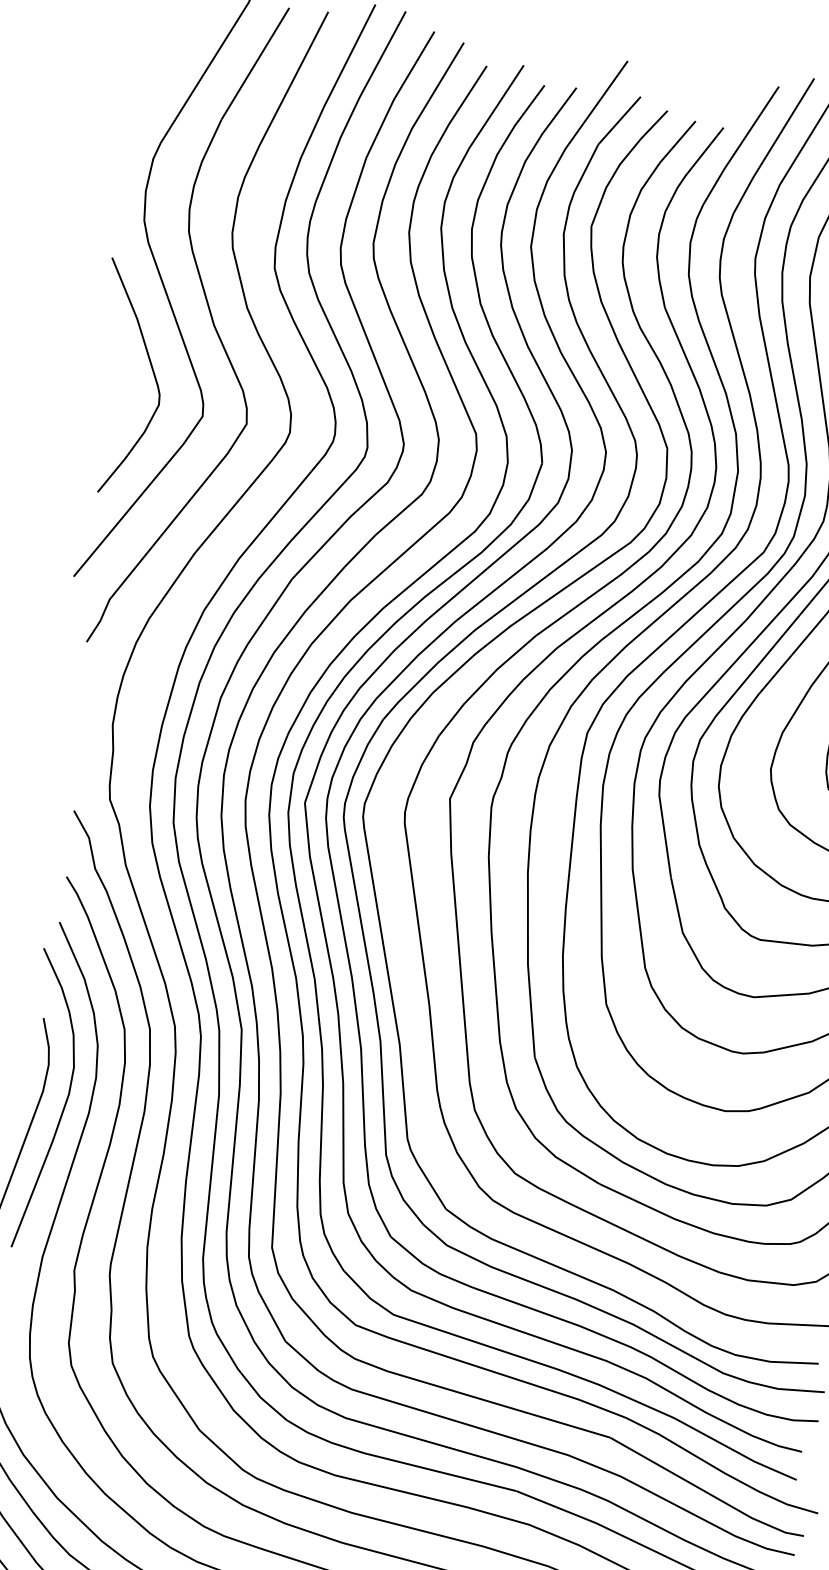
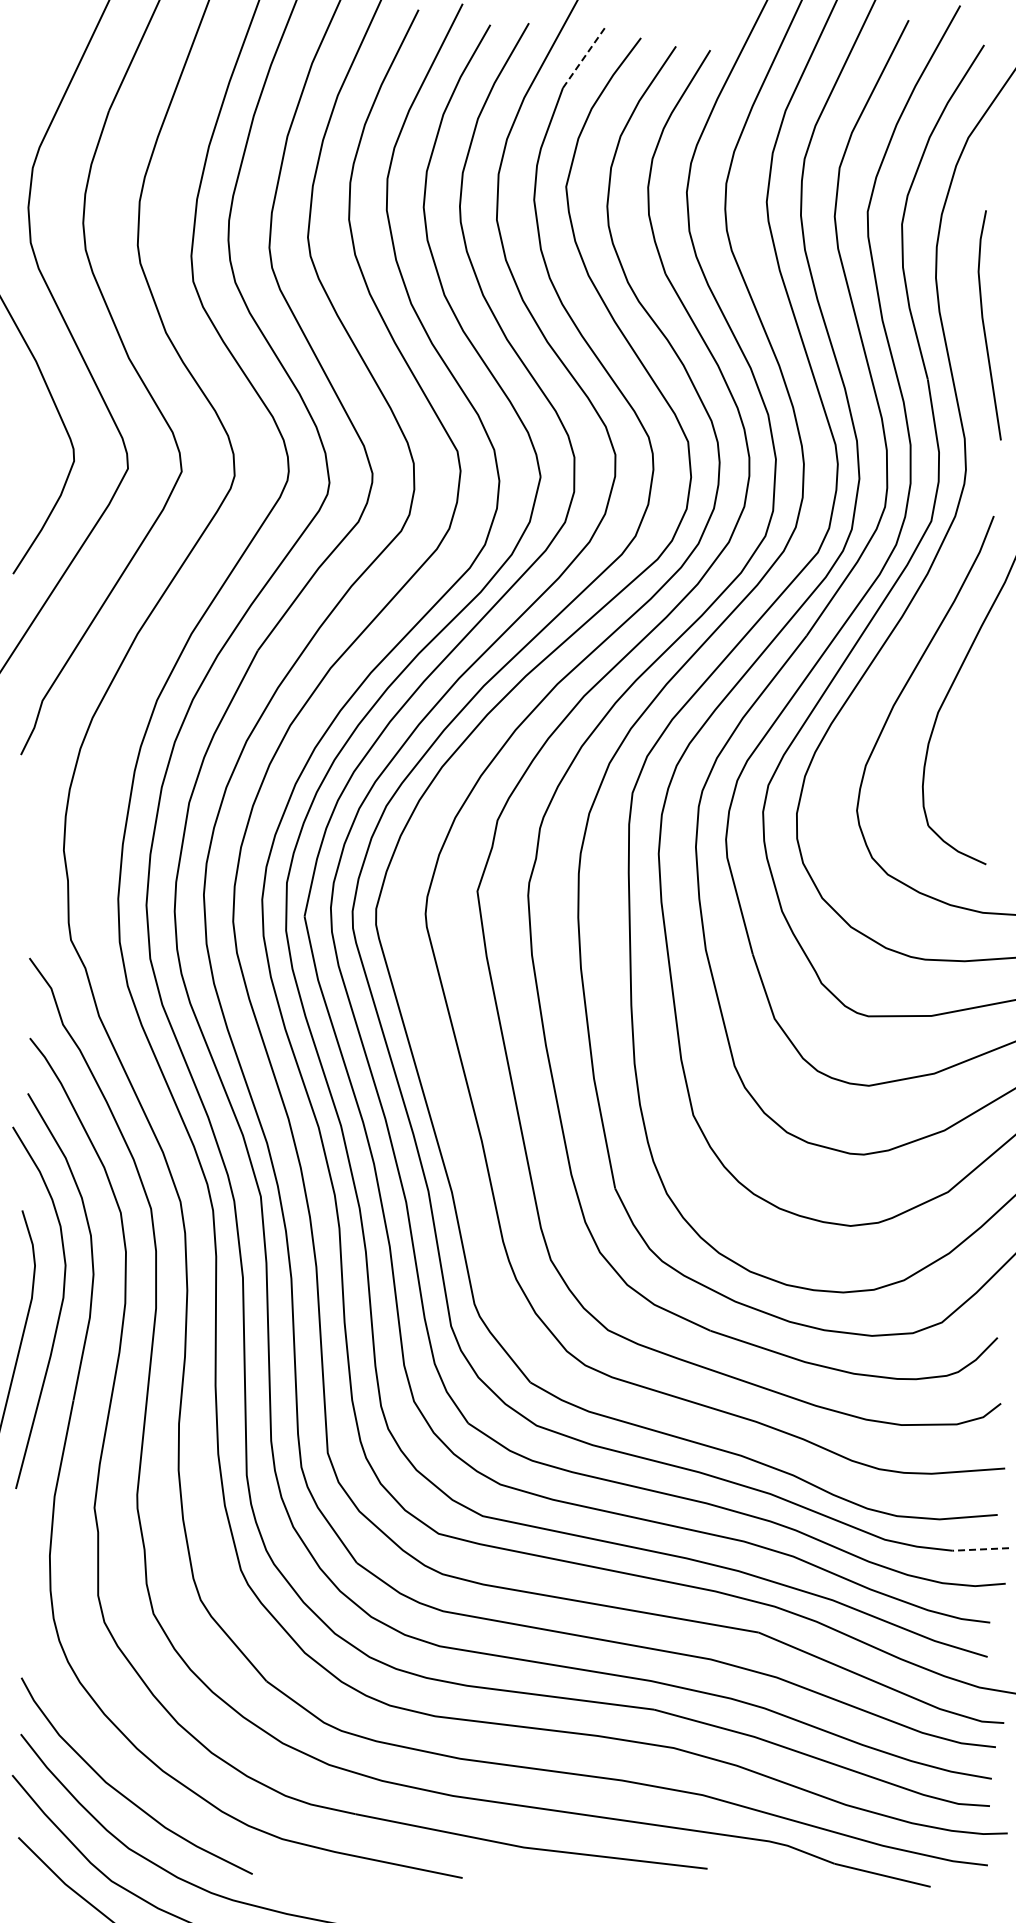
line: (619, 120) -> (585, 56), solid -> dashed
line: (801, 1390) -> (980, 1549), solid -> dashed

